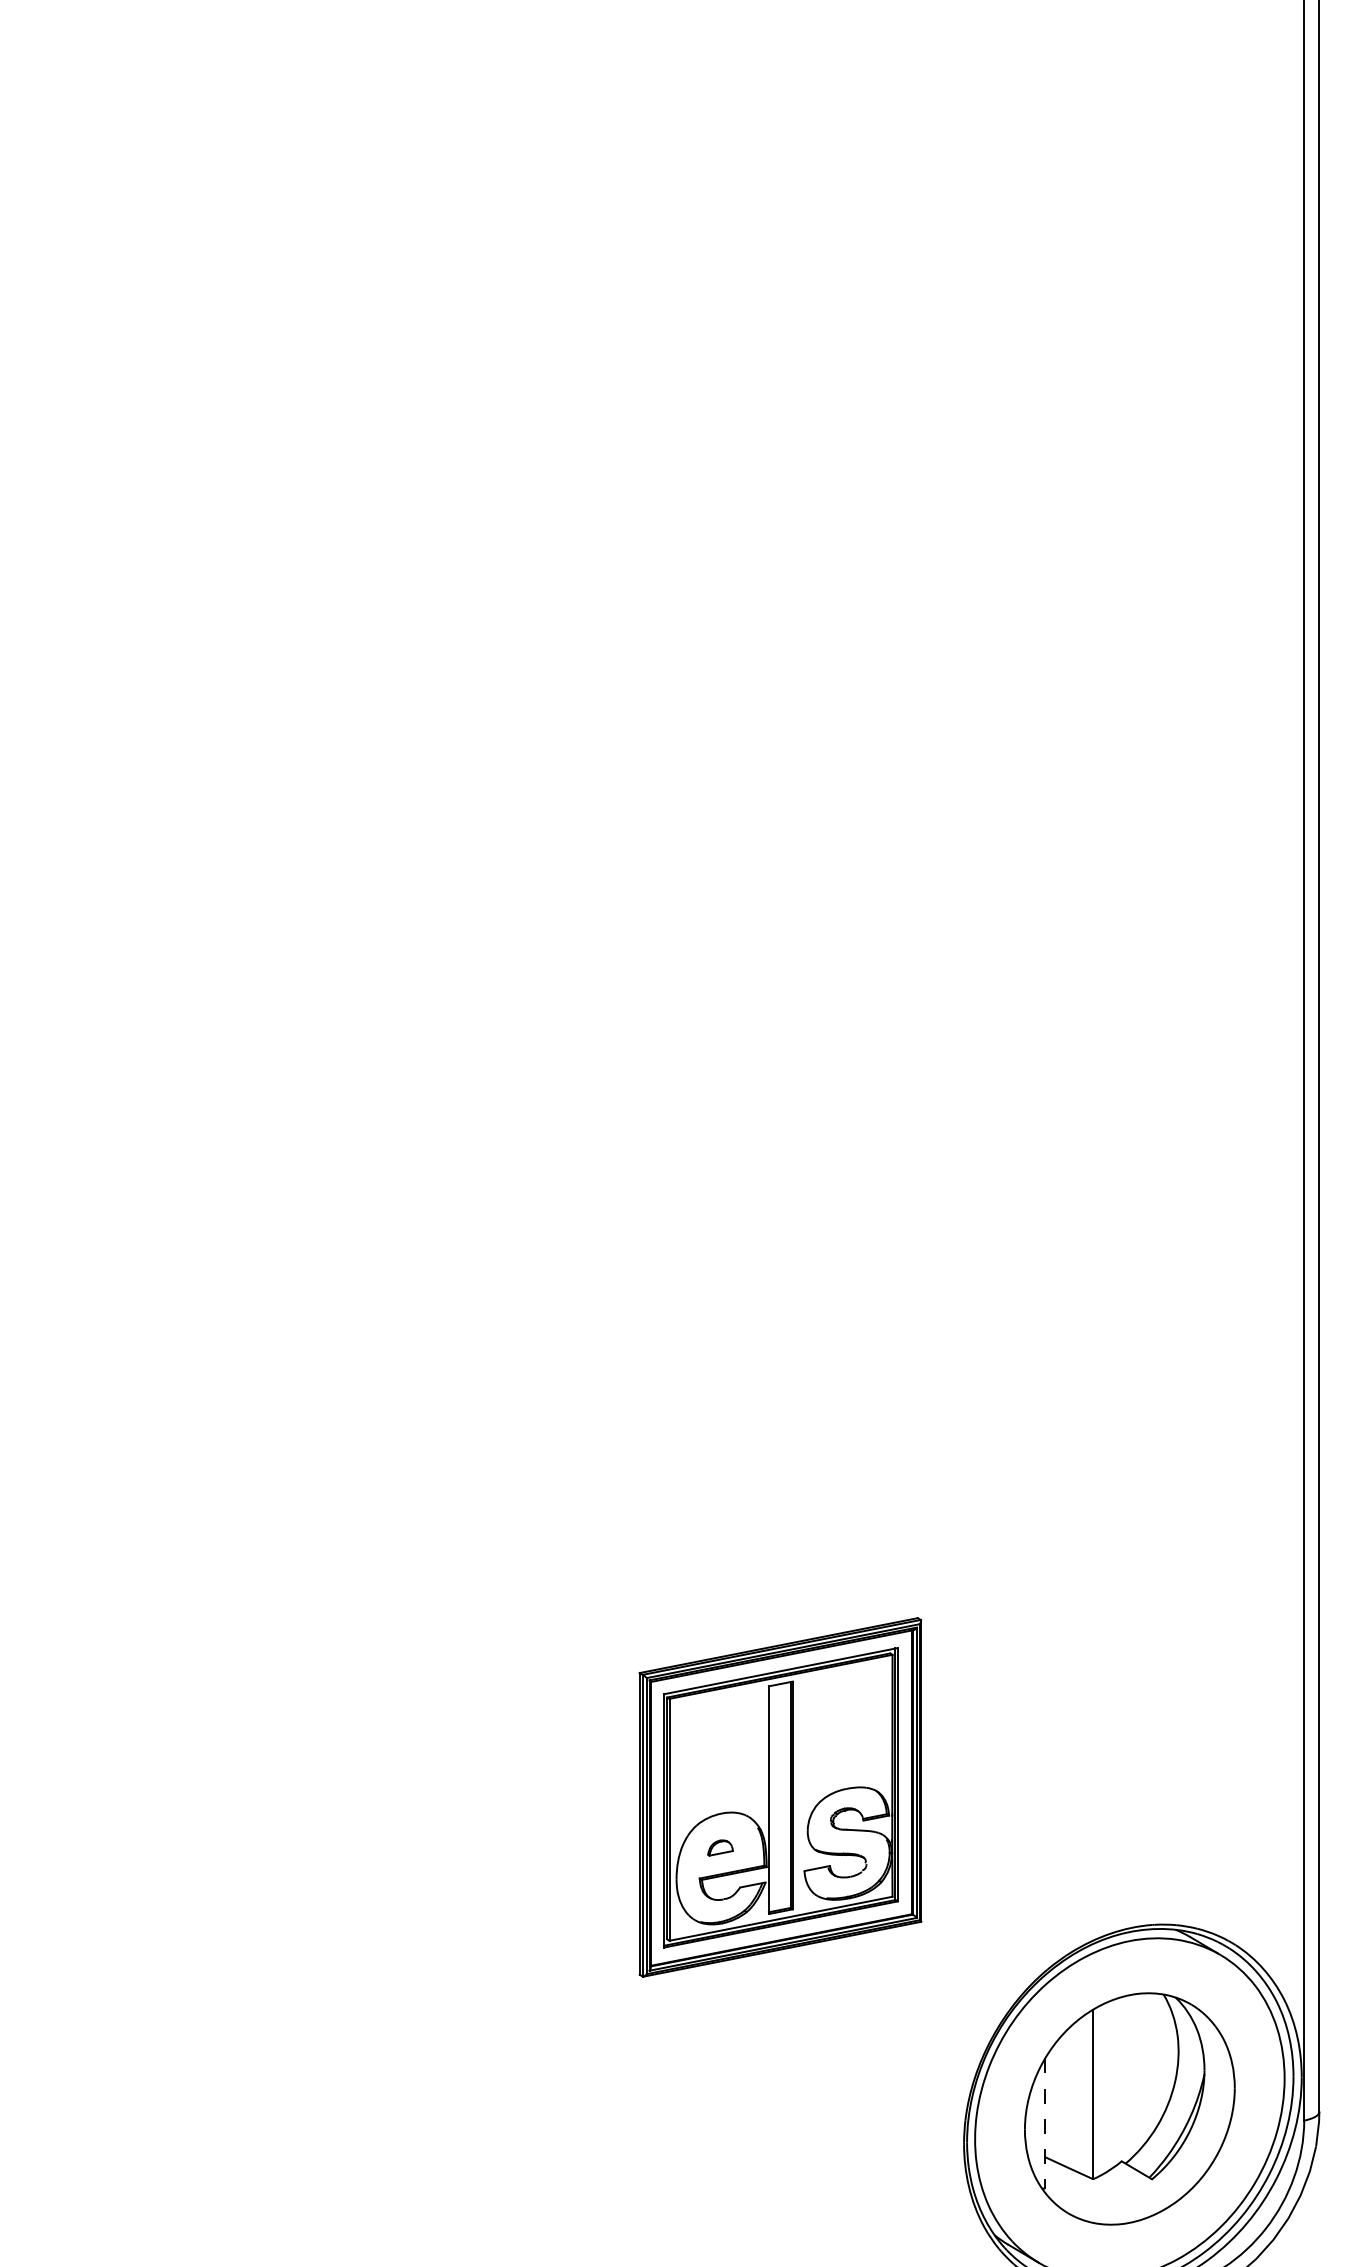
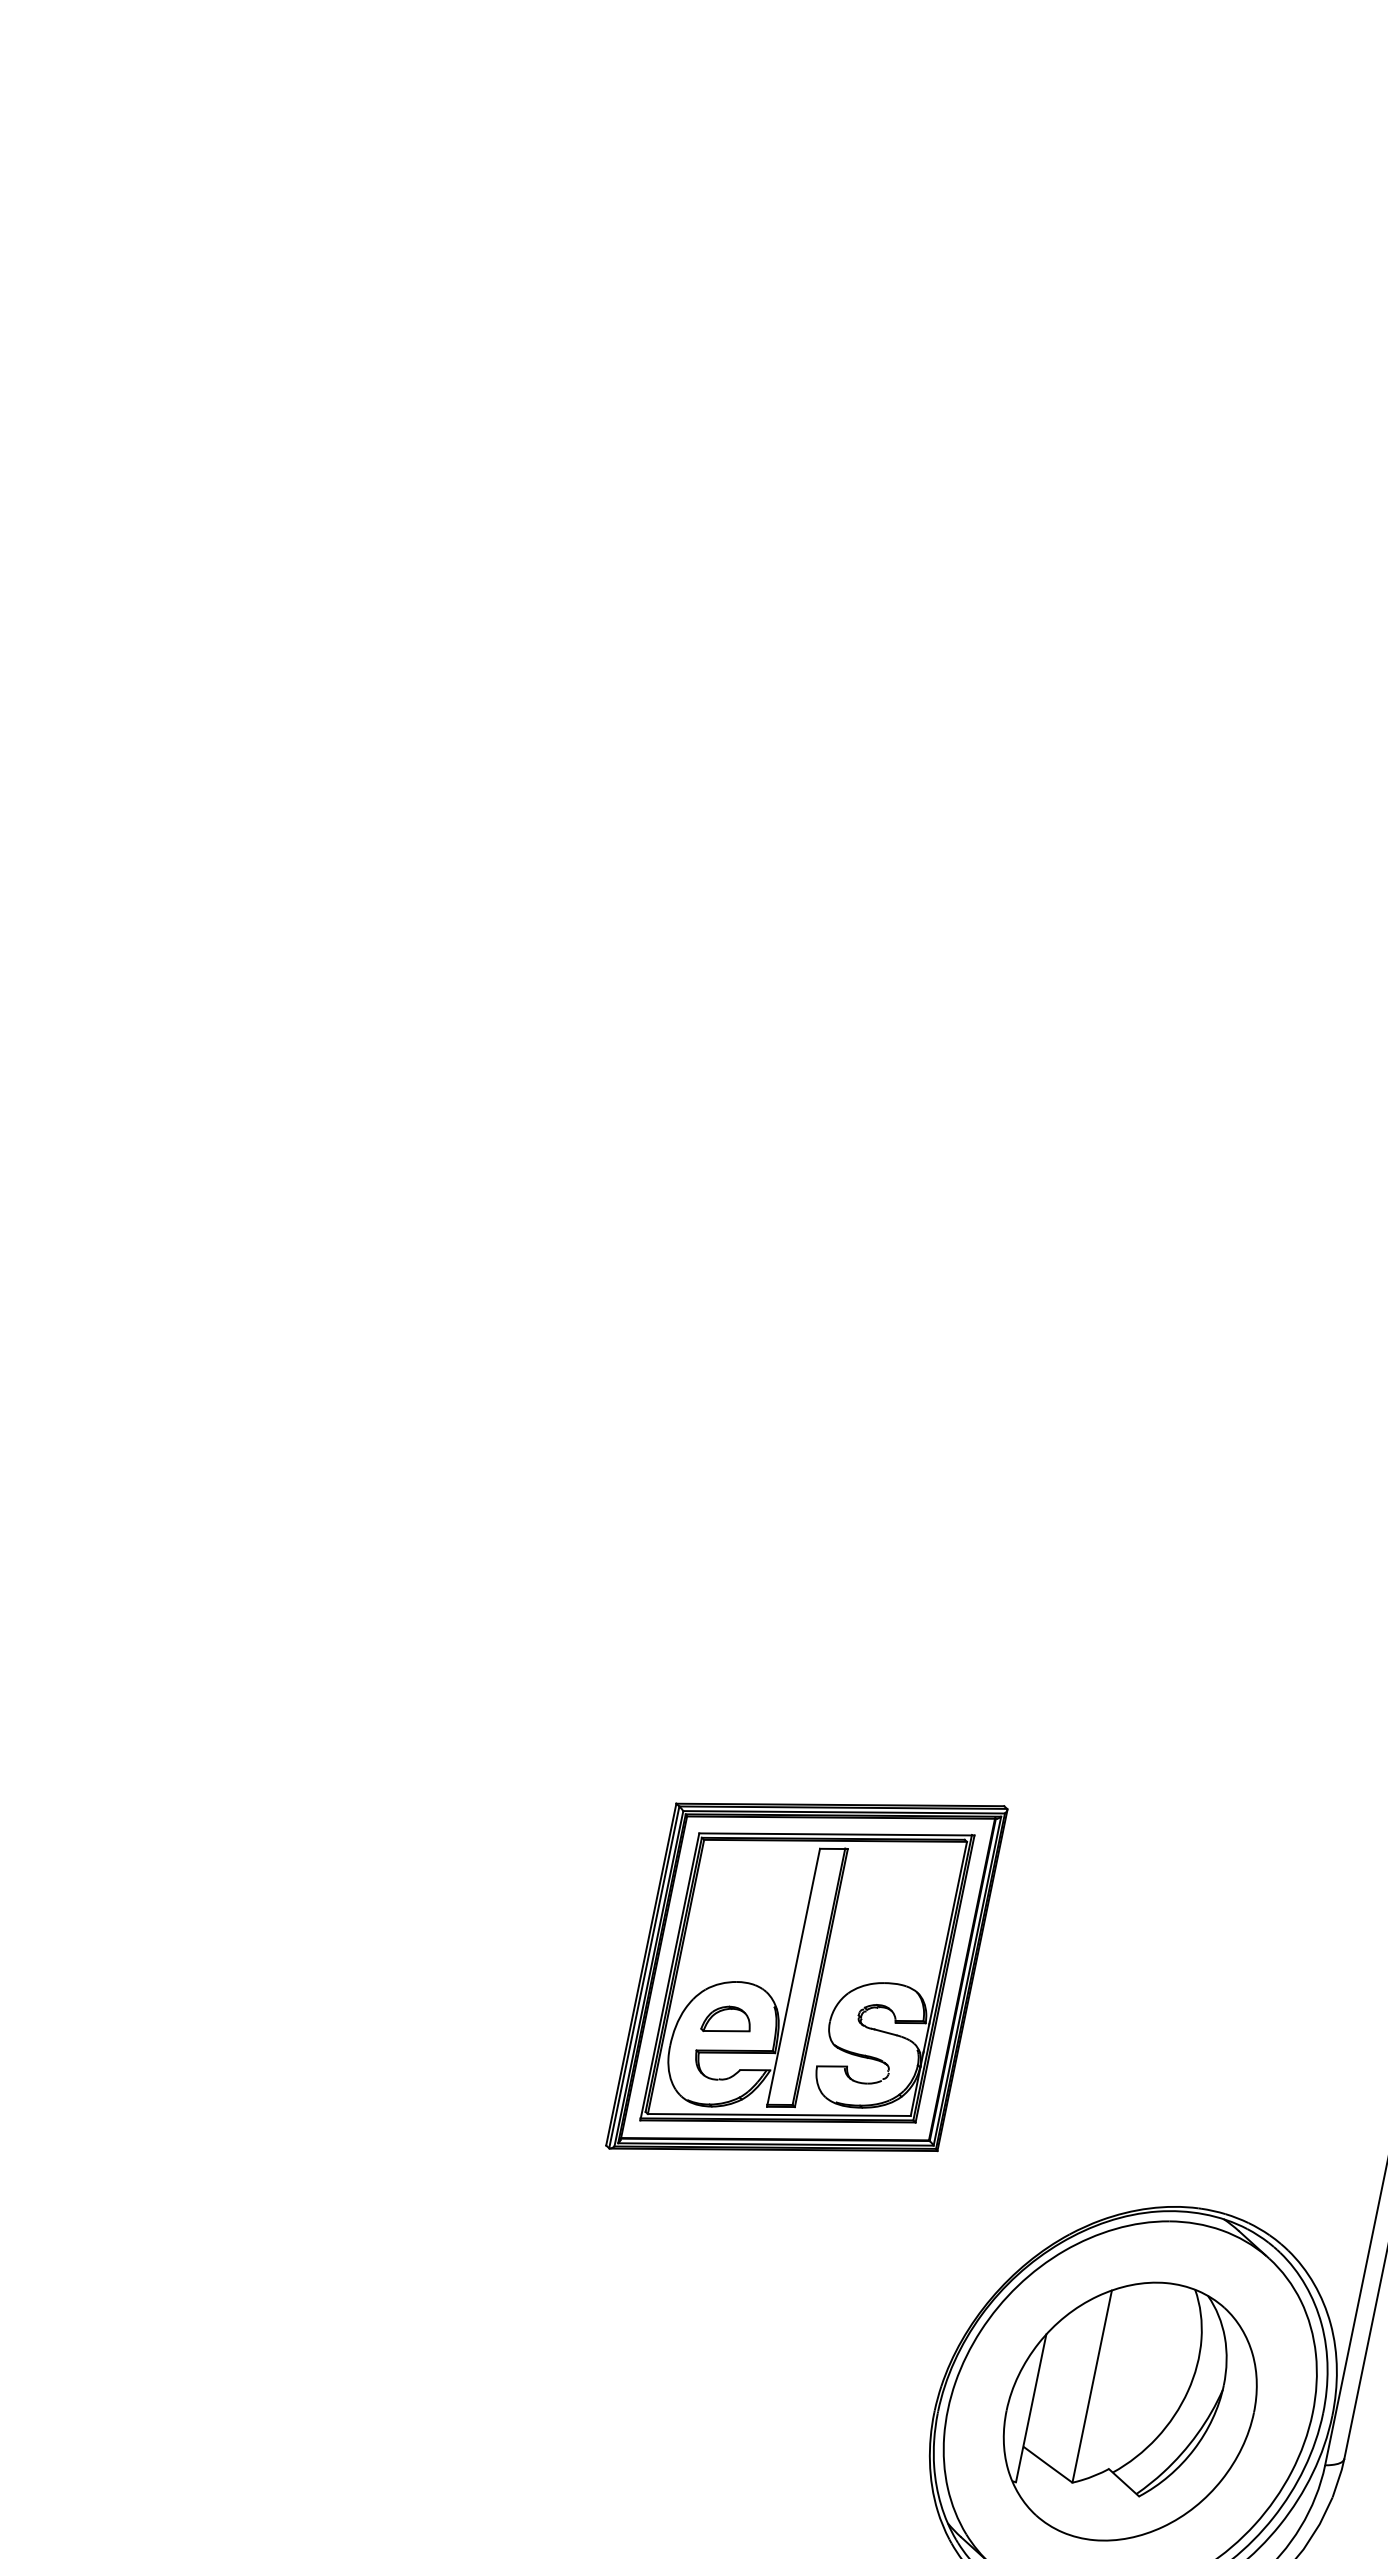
part: (720, 1847) -> (727, 2020), size x1.67
line: (1045, 2123) -> (1031, 2408), dashed -> solid

